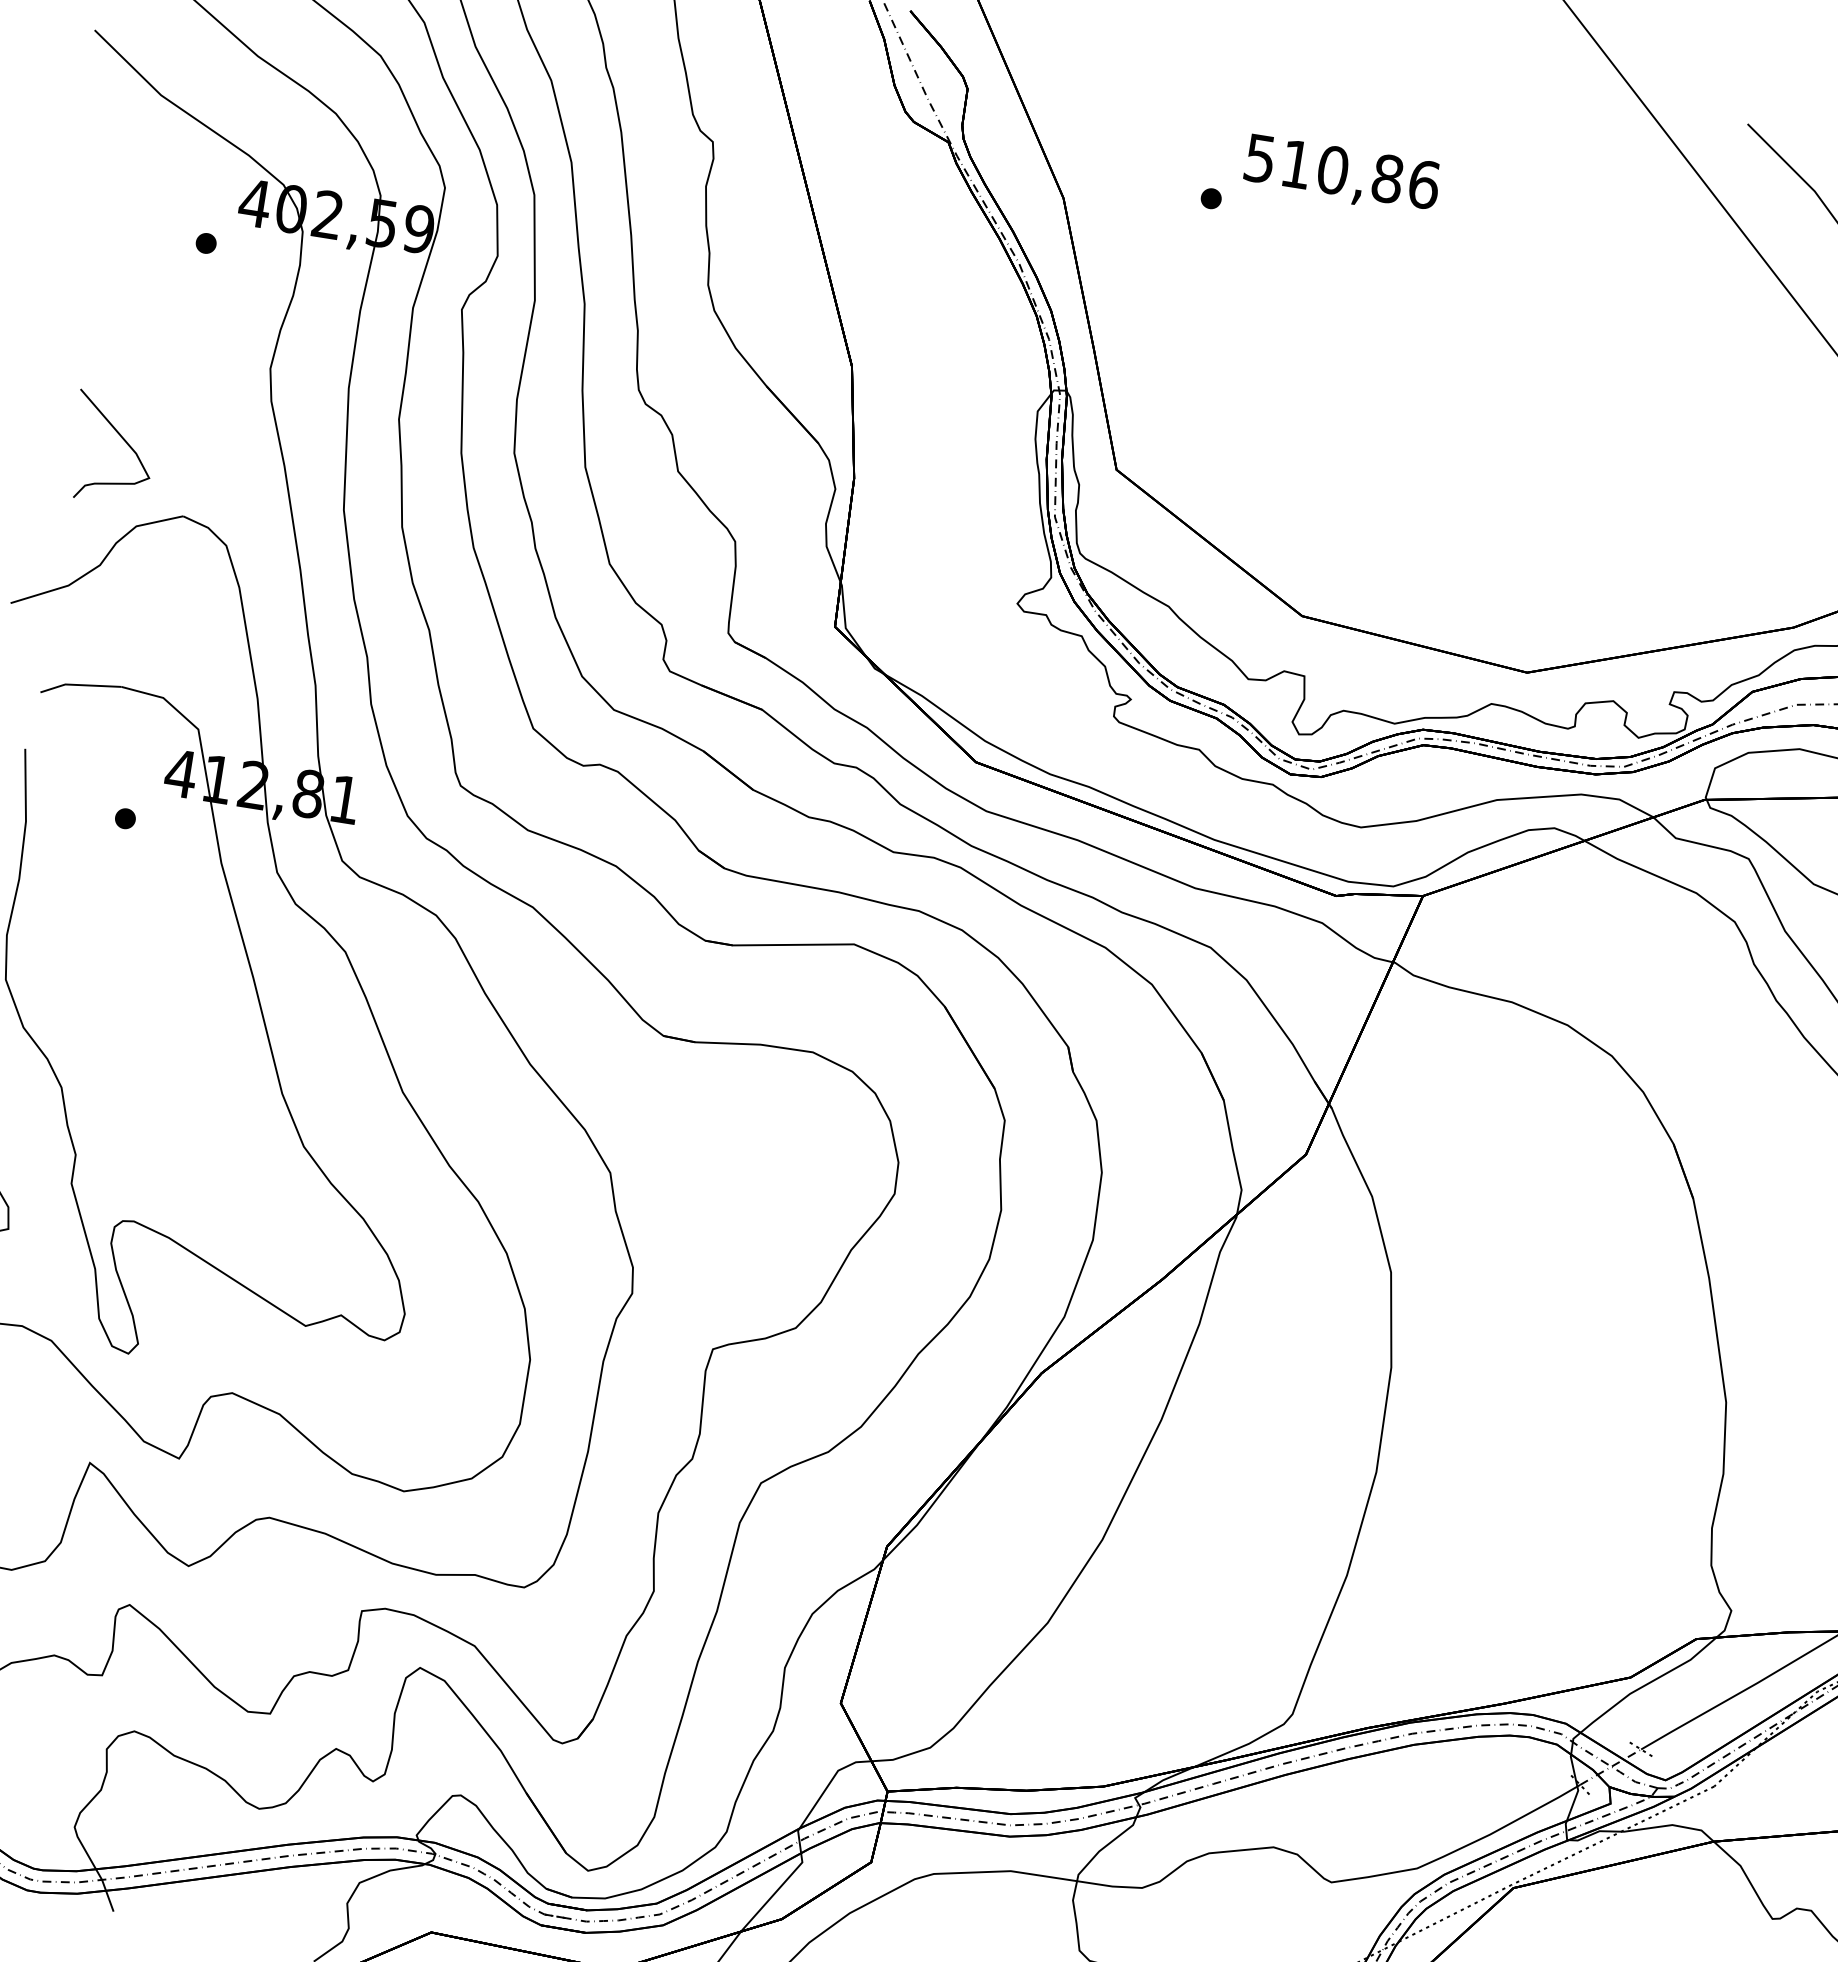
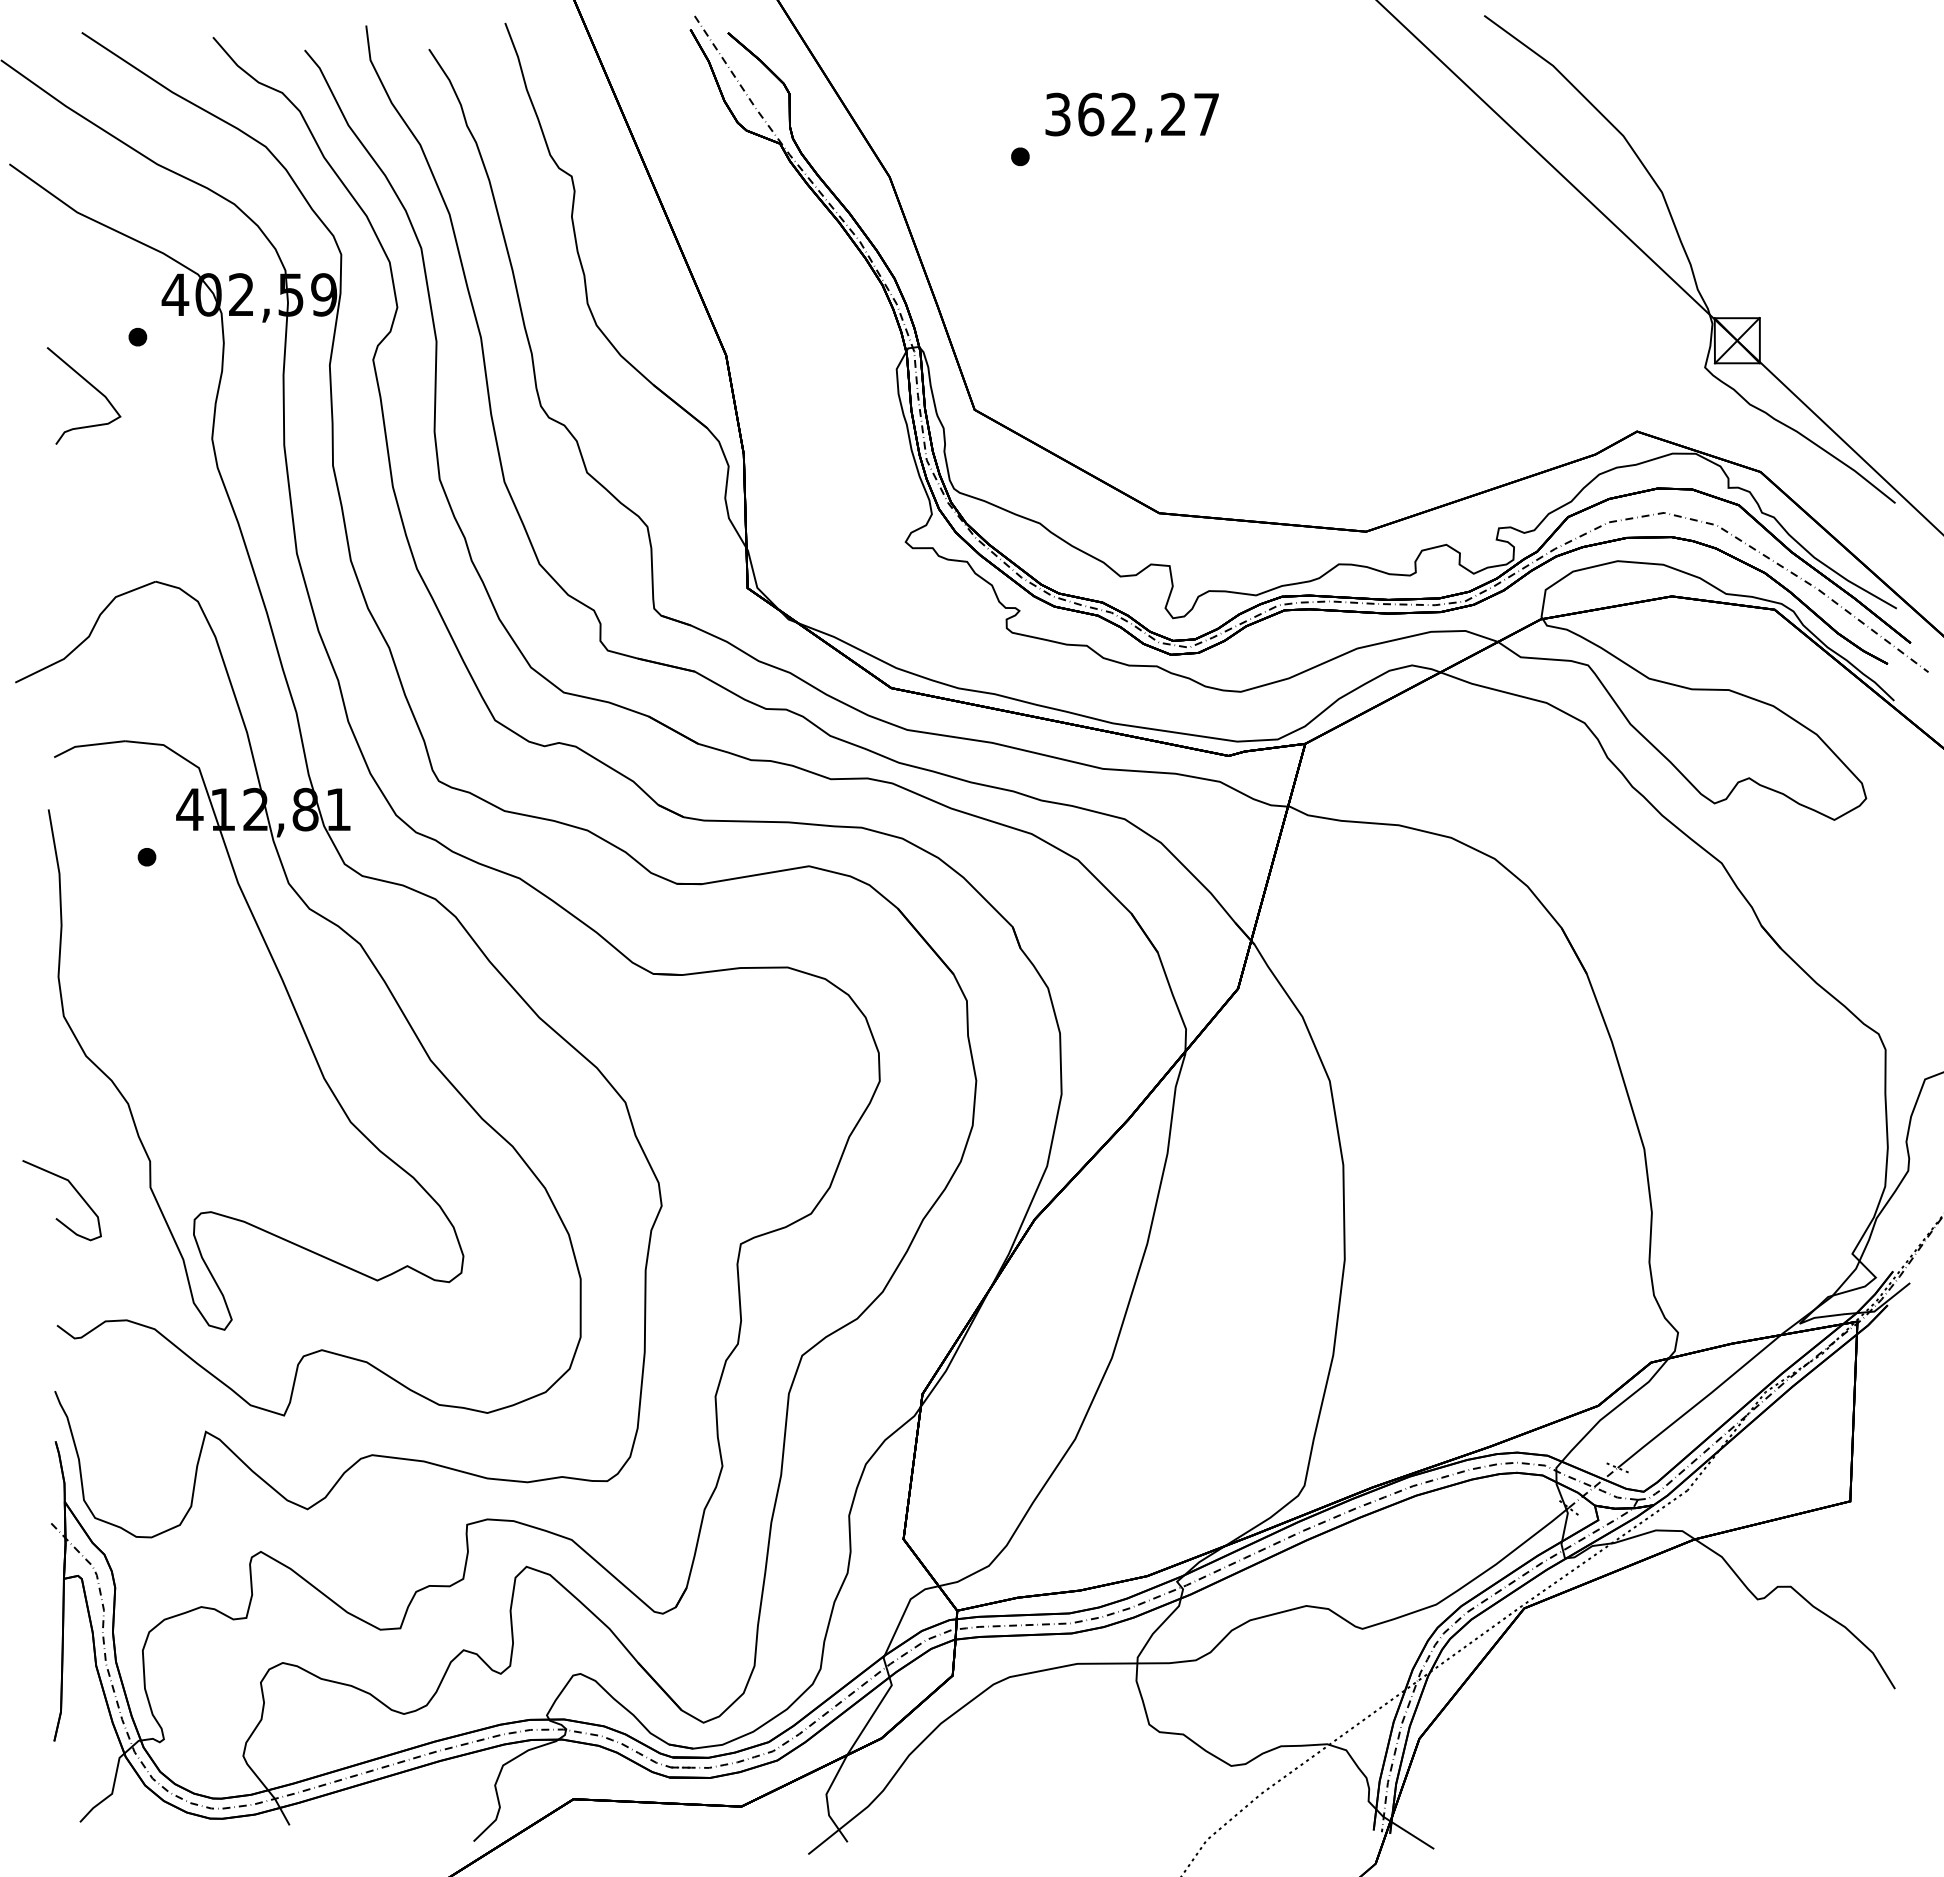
text: (1342, 171) -> (1132, 114), 510,86 -> 362,27
curve: (122, 439) -> (91, 386), moved

